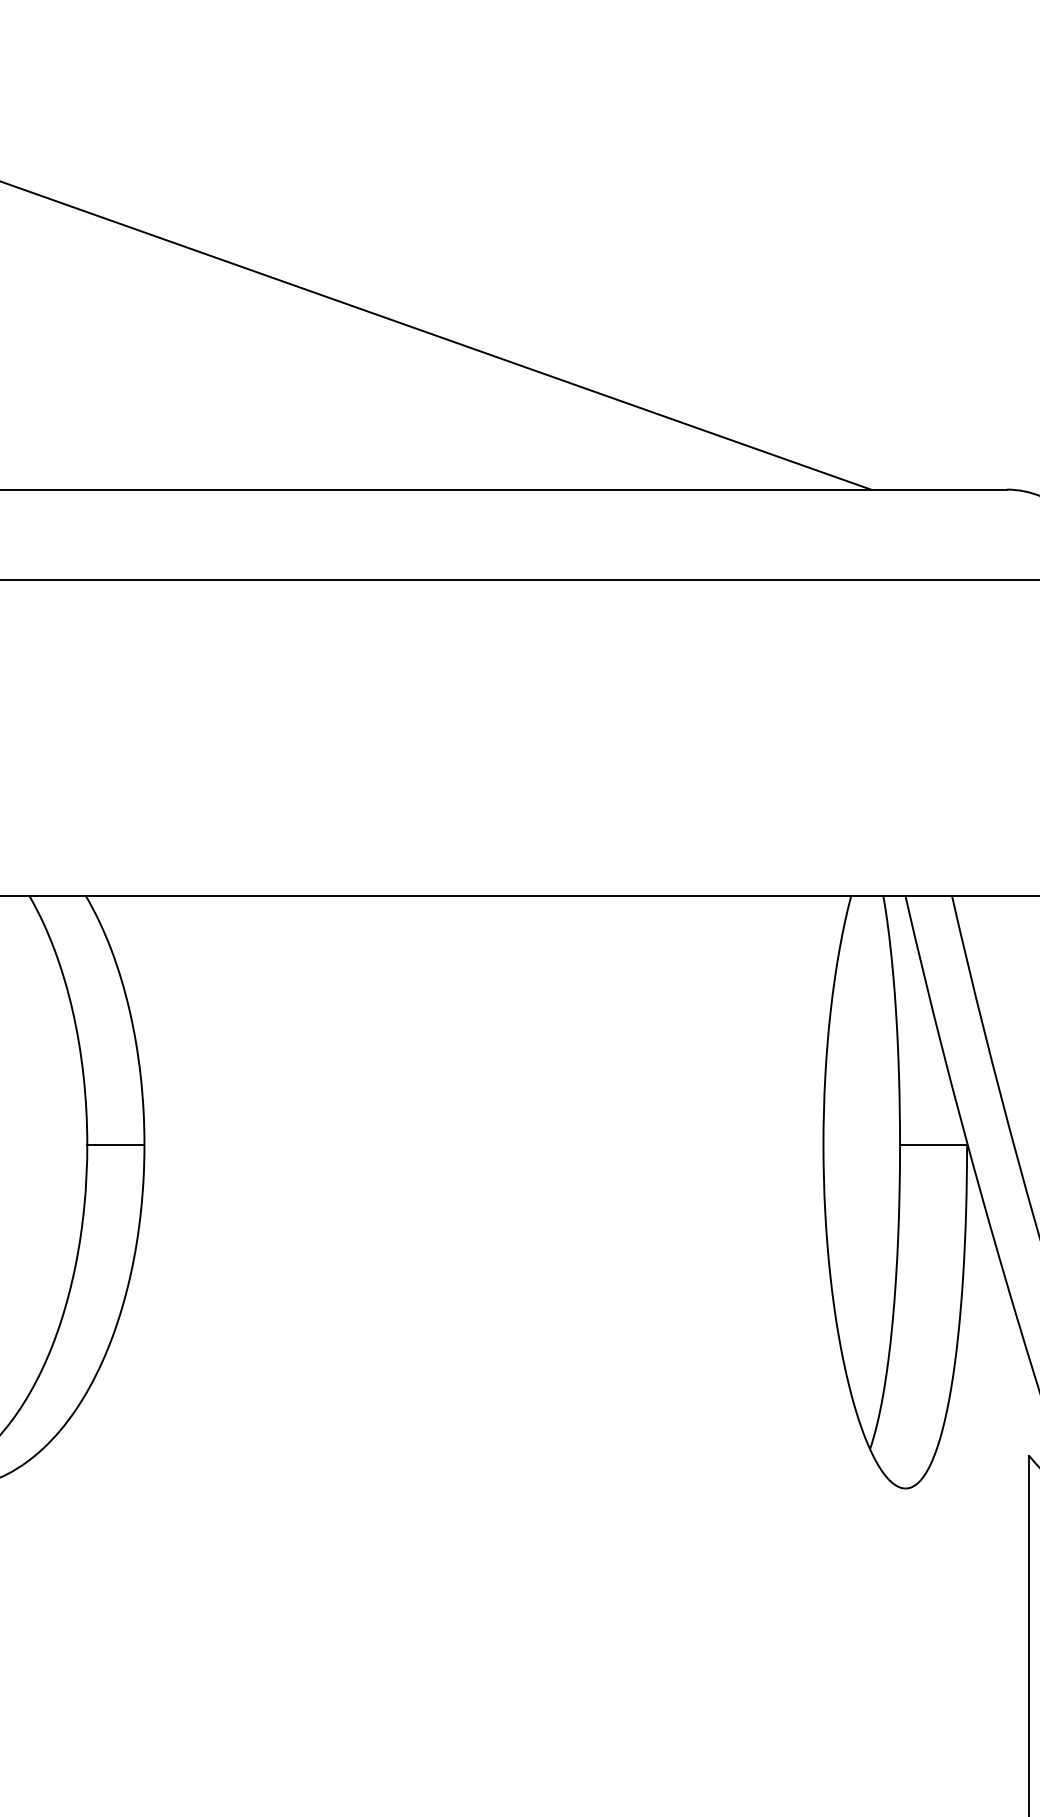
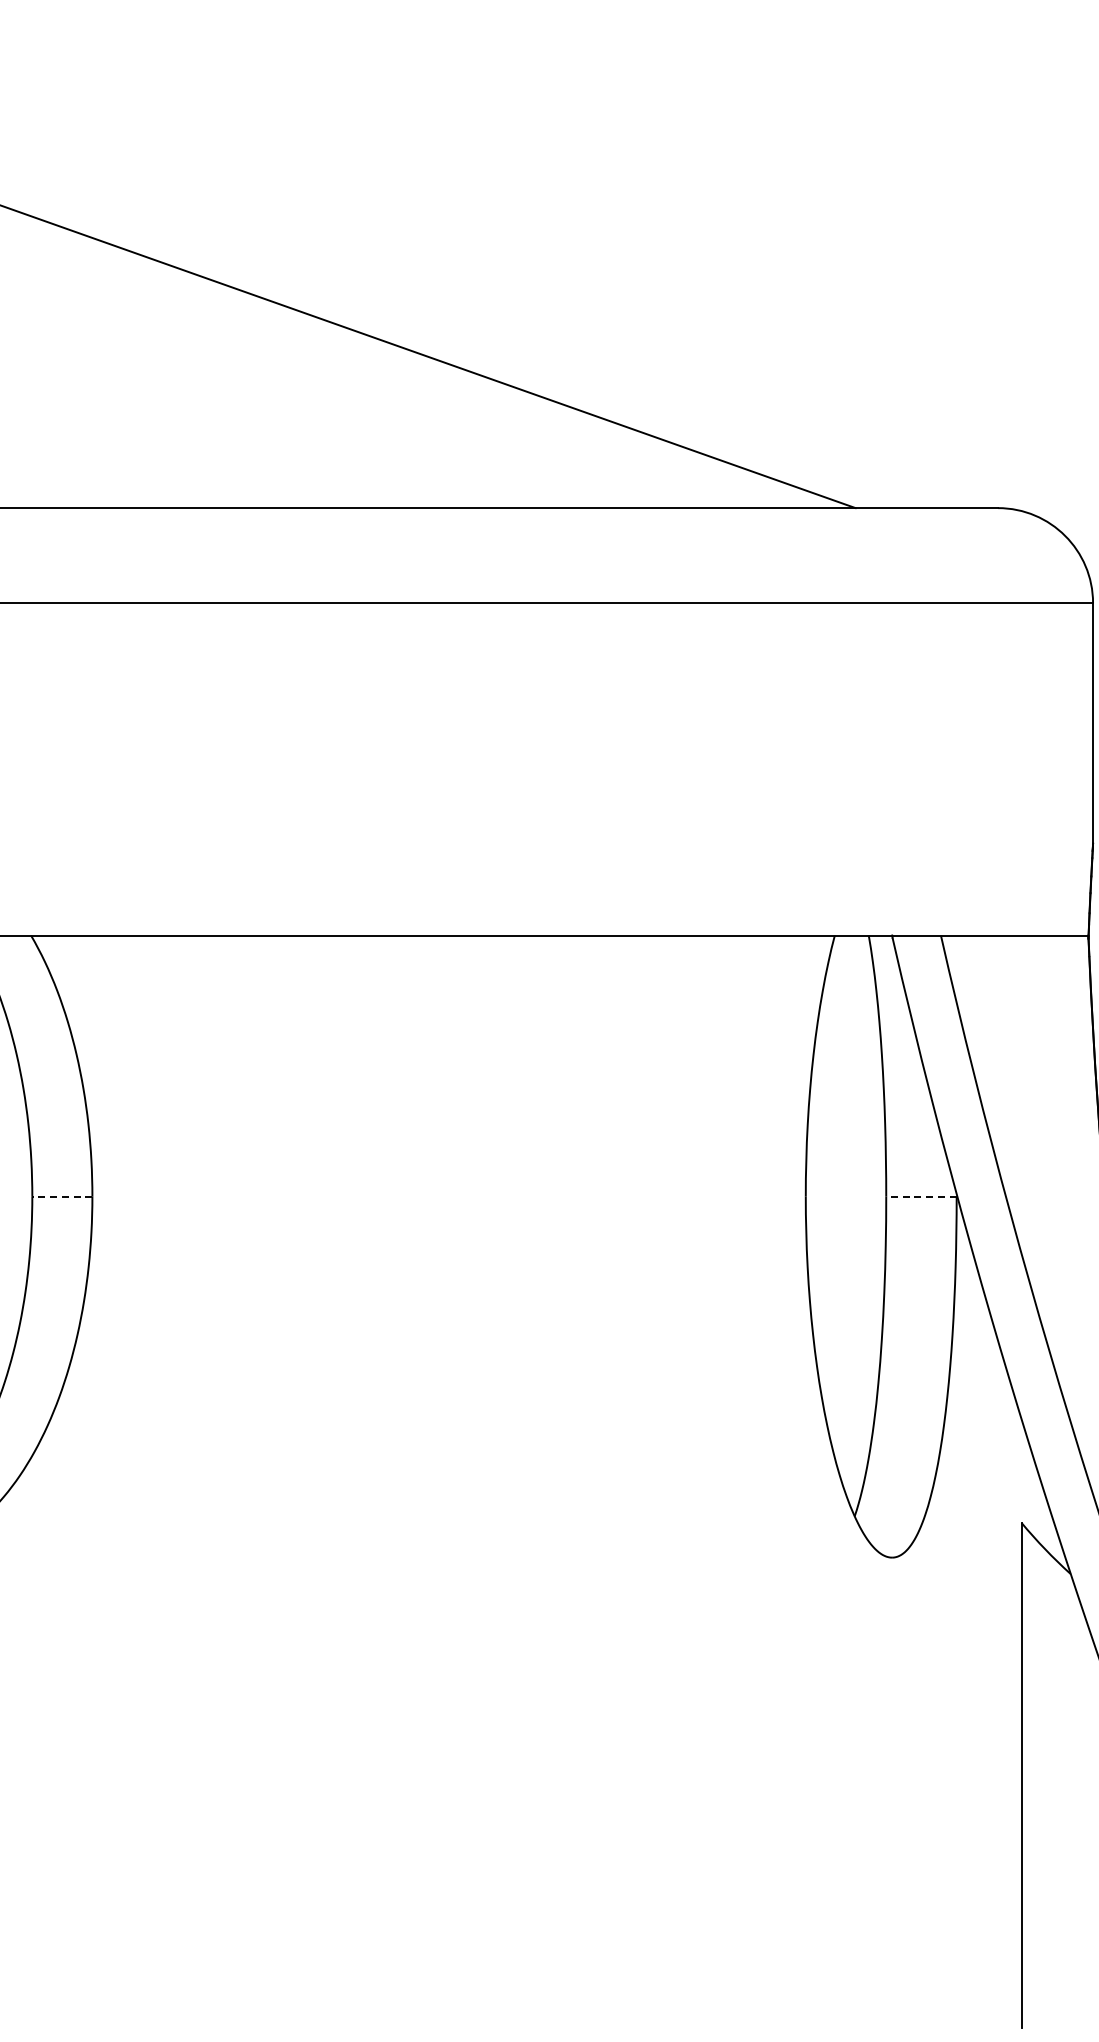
line: (115, 1144) -> (61, 1196), solid -> dashed
line: (932, 1144) -> (920, 1196), solid -> dashed

